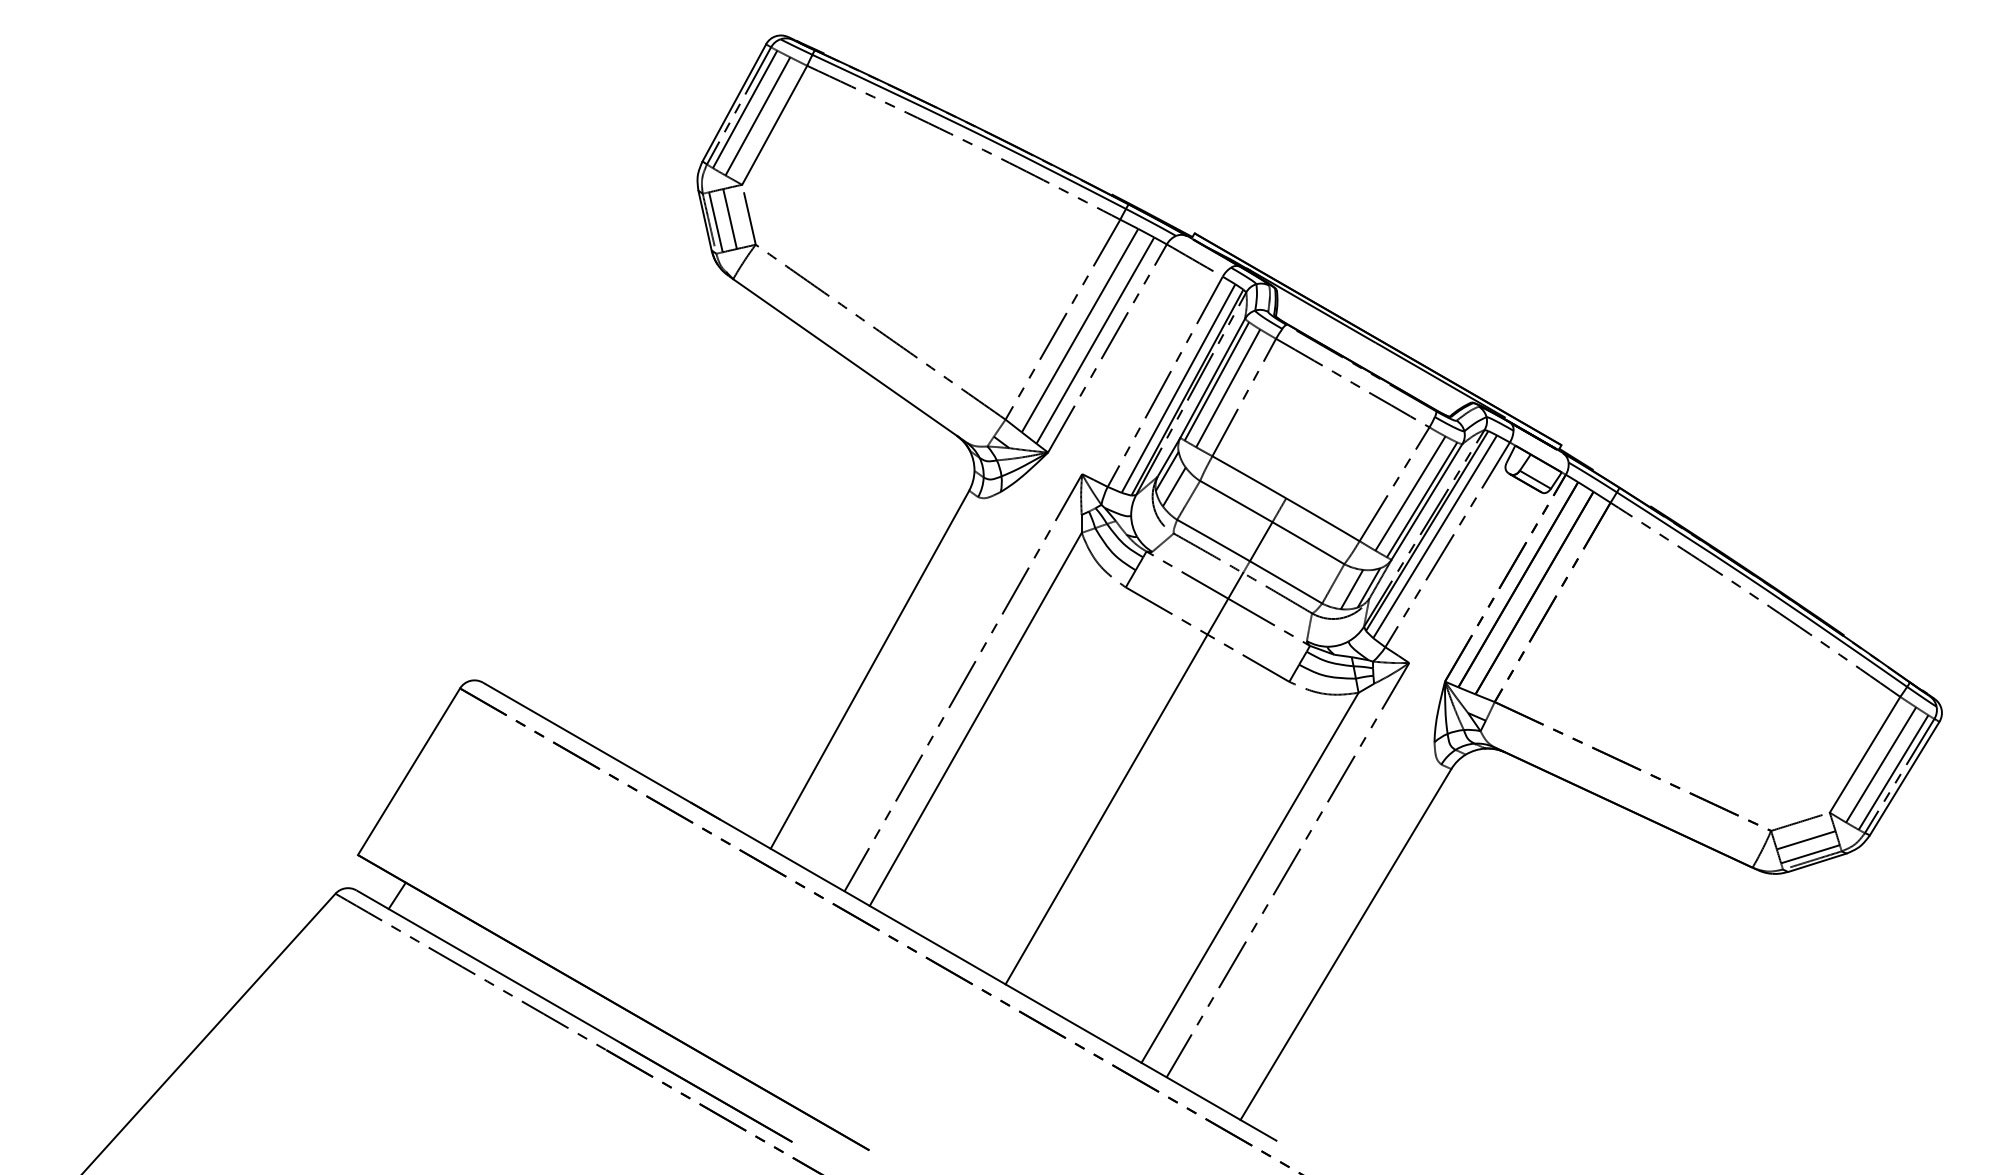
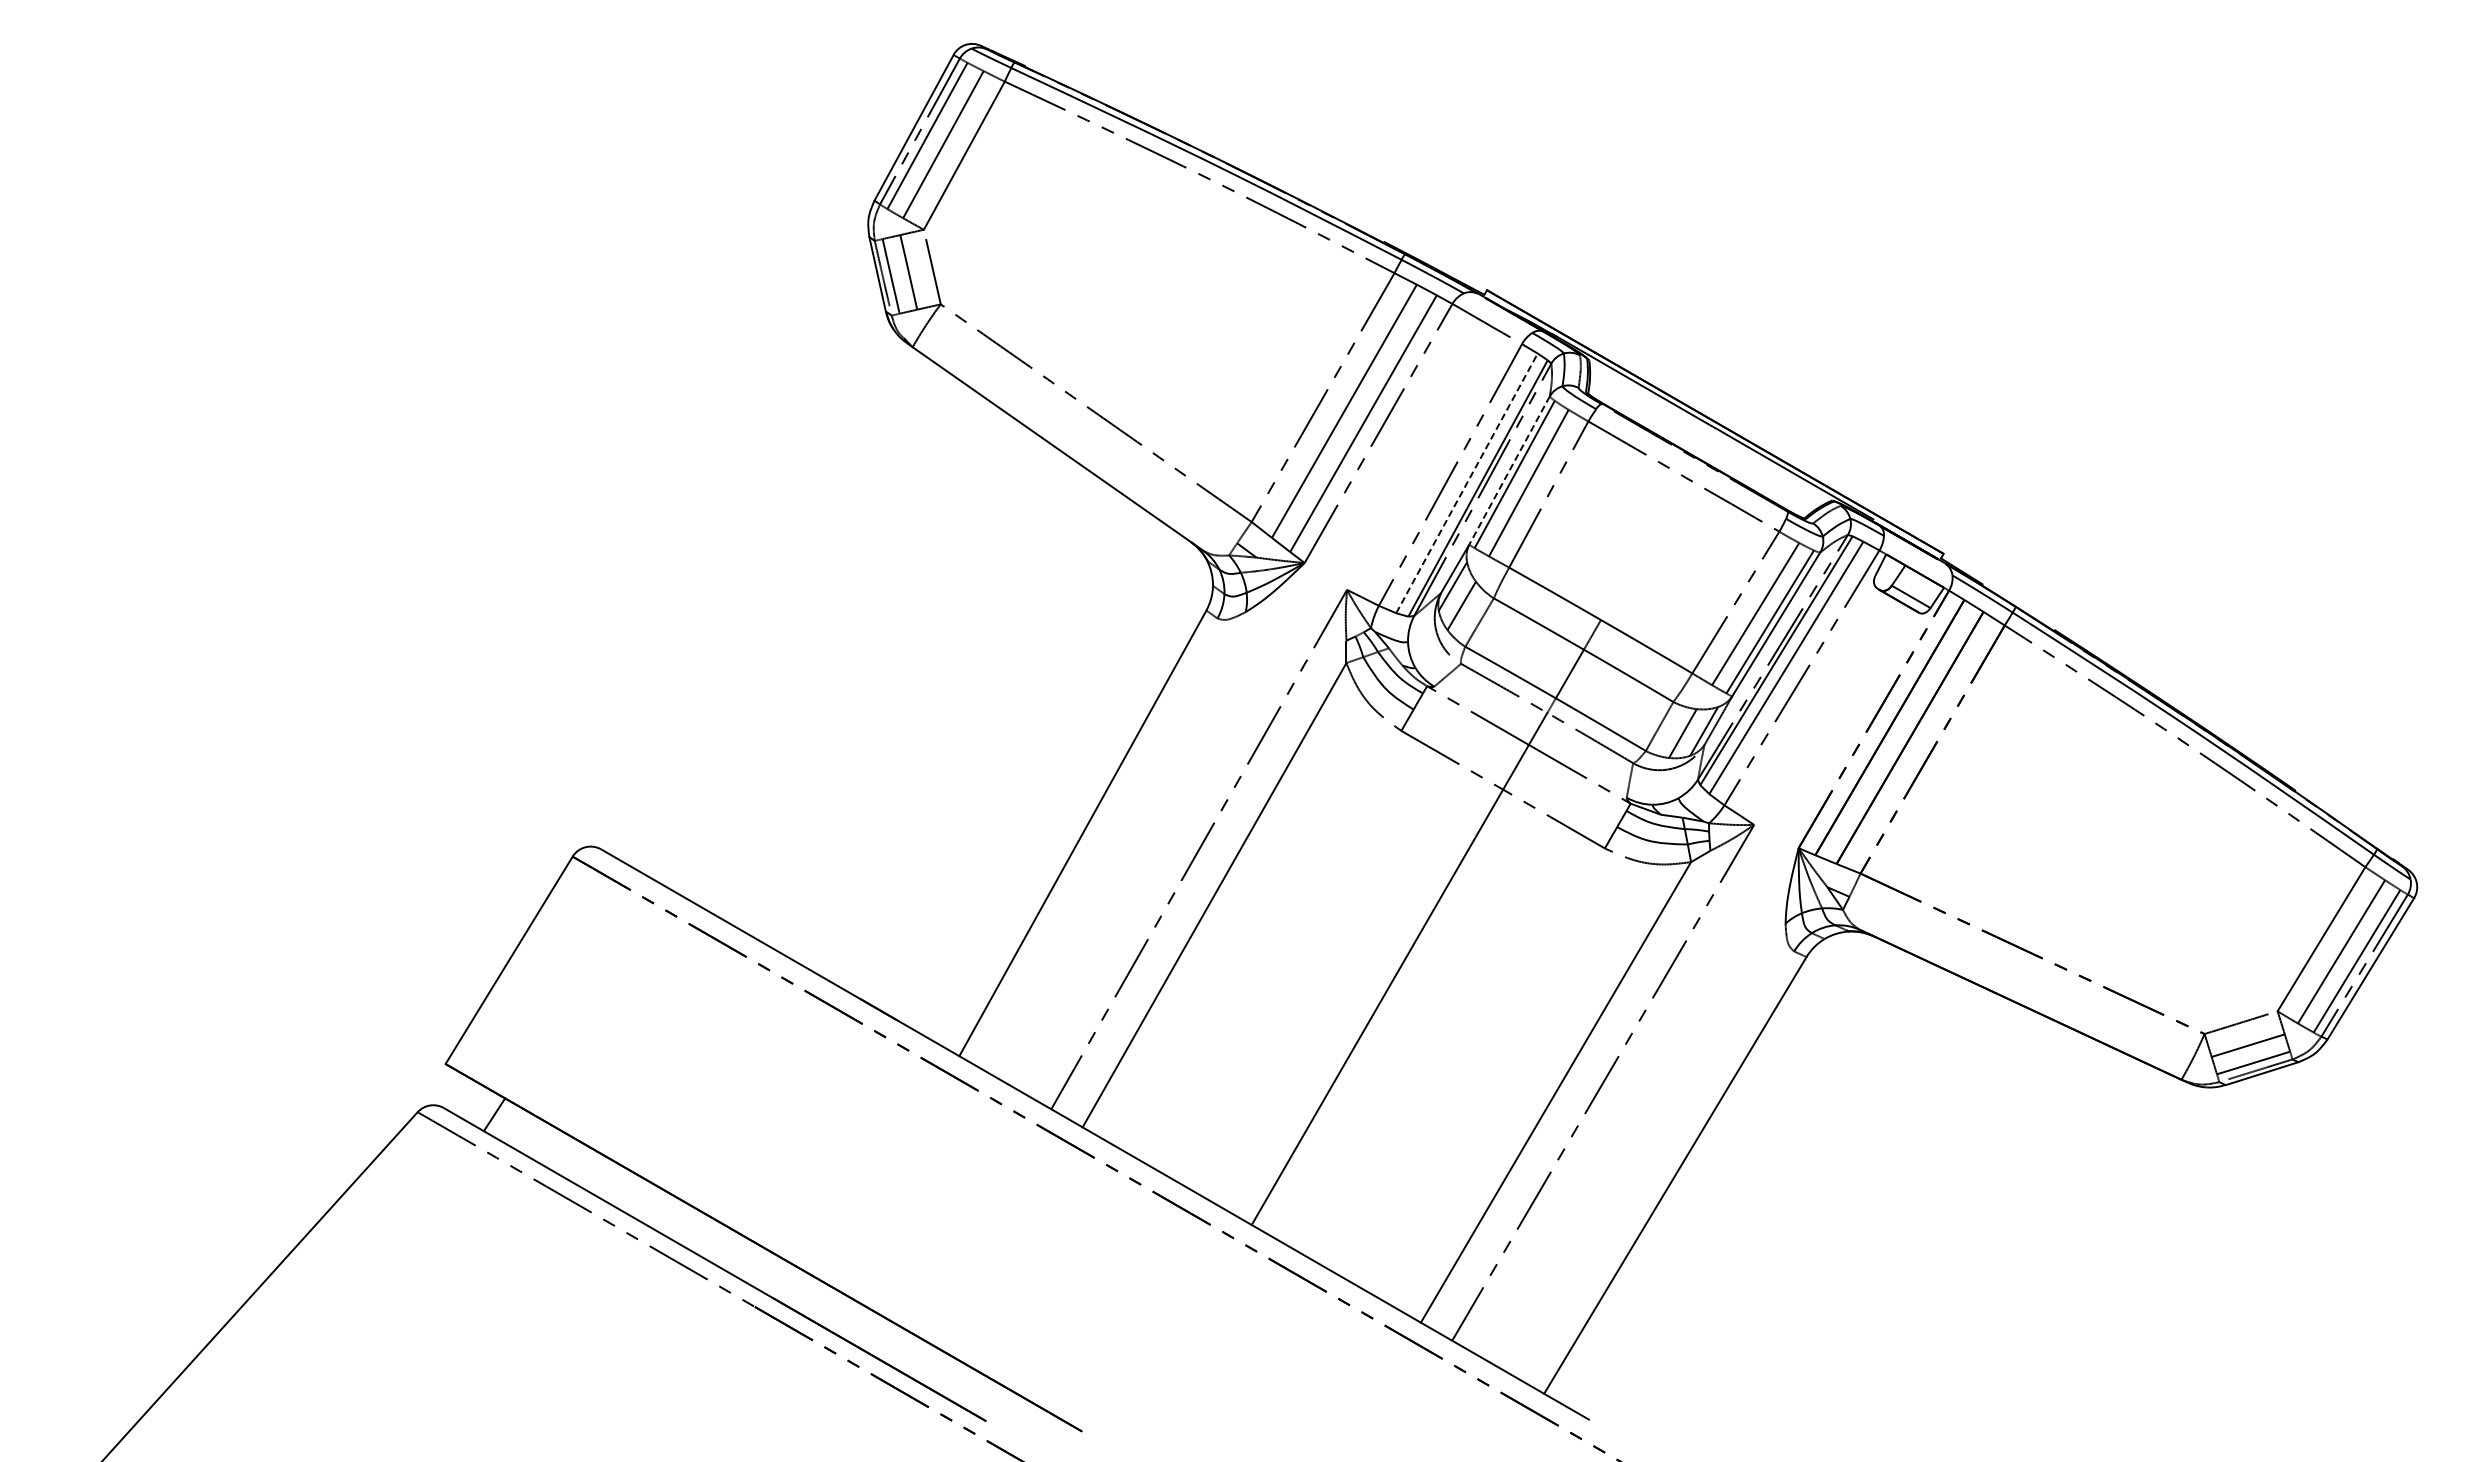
line: (1212, 378) -> (1509, 470), solid -> dashed
line: (1178, 387) -> (1467, 482), solid -> dashed

